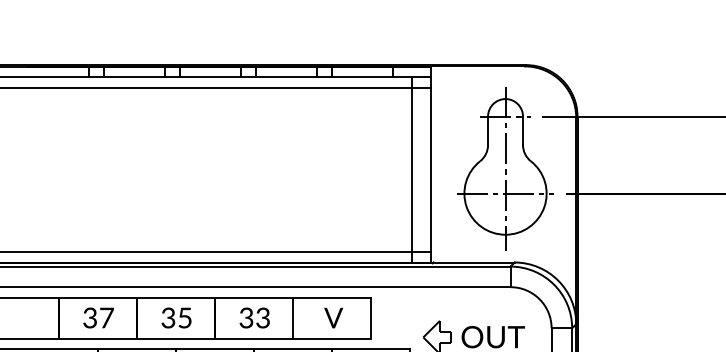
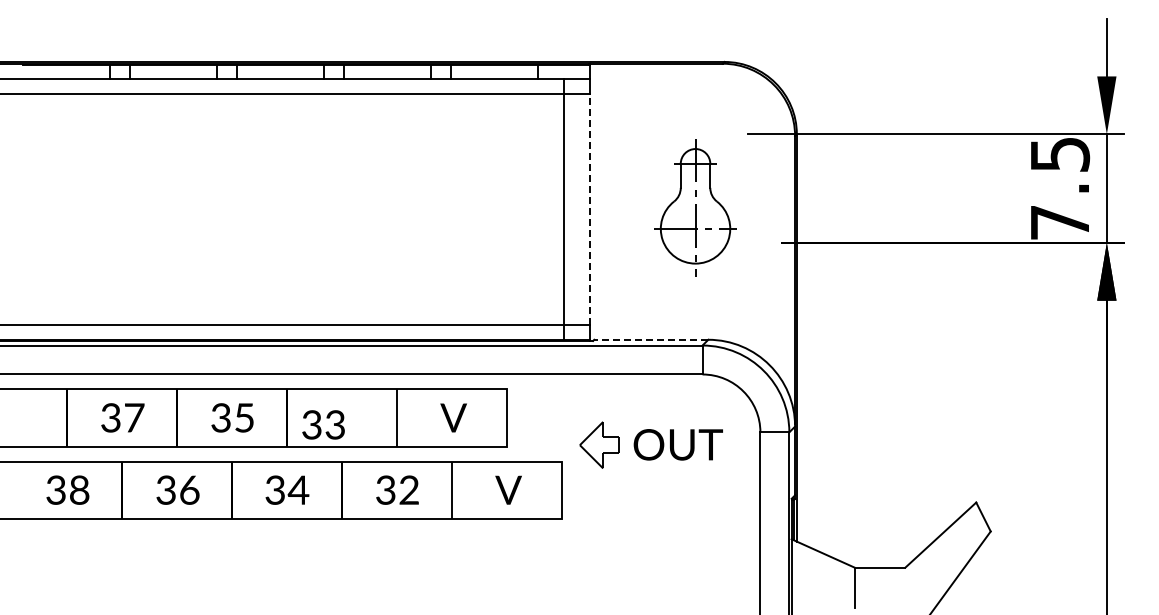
part: (505, 168) -> (695, 207), size x0.6
line: (430, 169) -> (589, 209), solid -> dashed
line: (473, 262) -> (650, 339), solid -> dashed
text: (254, 317) -> (323, 424), moved

